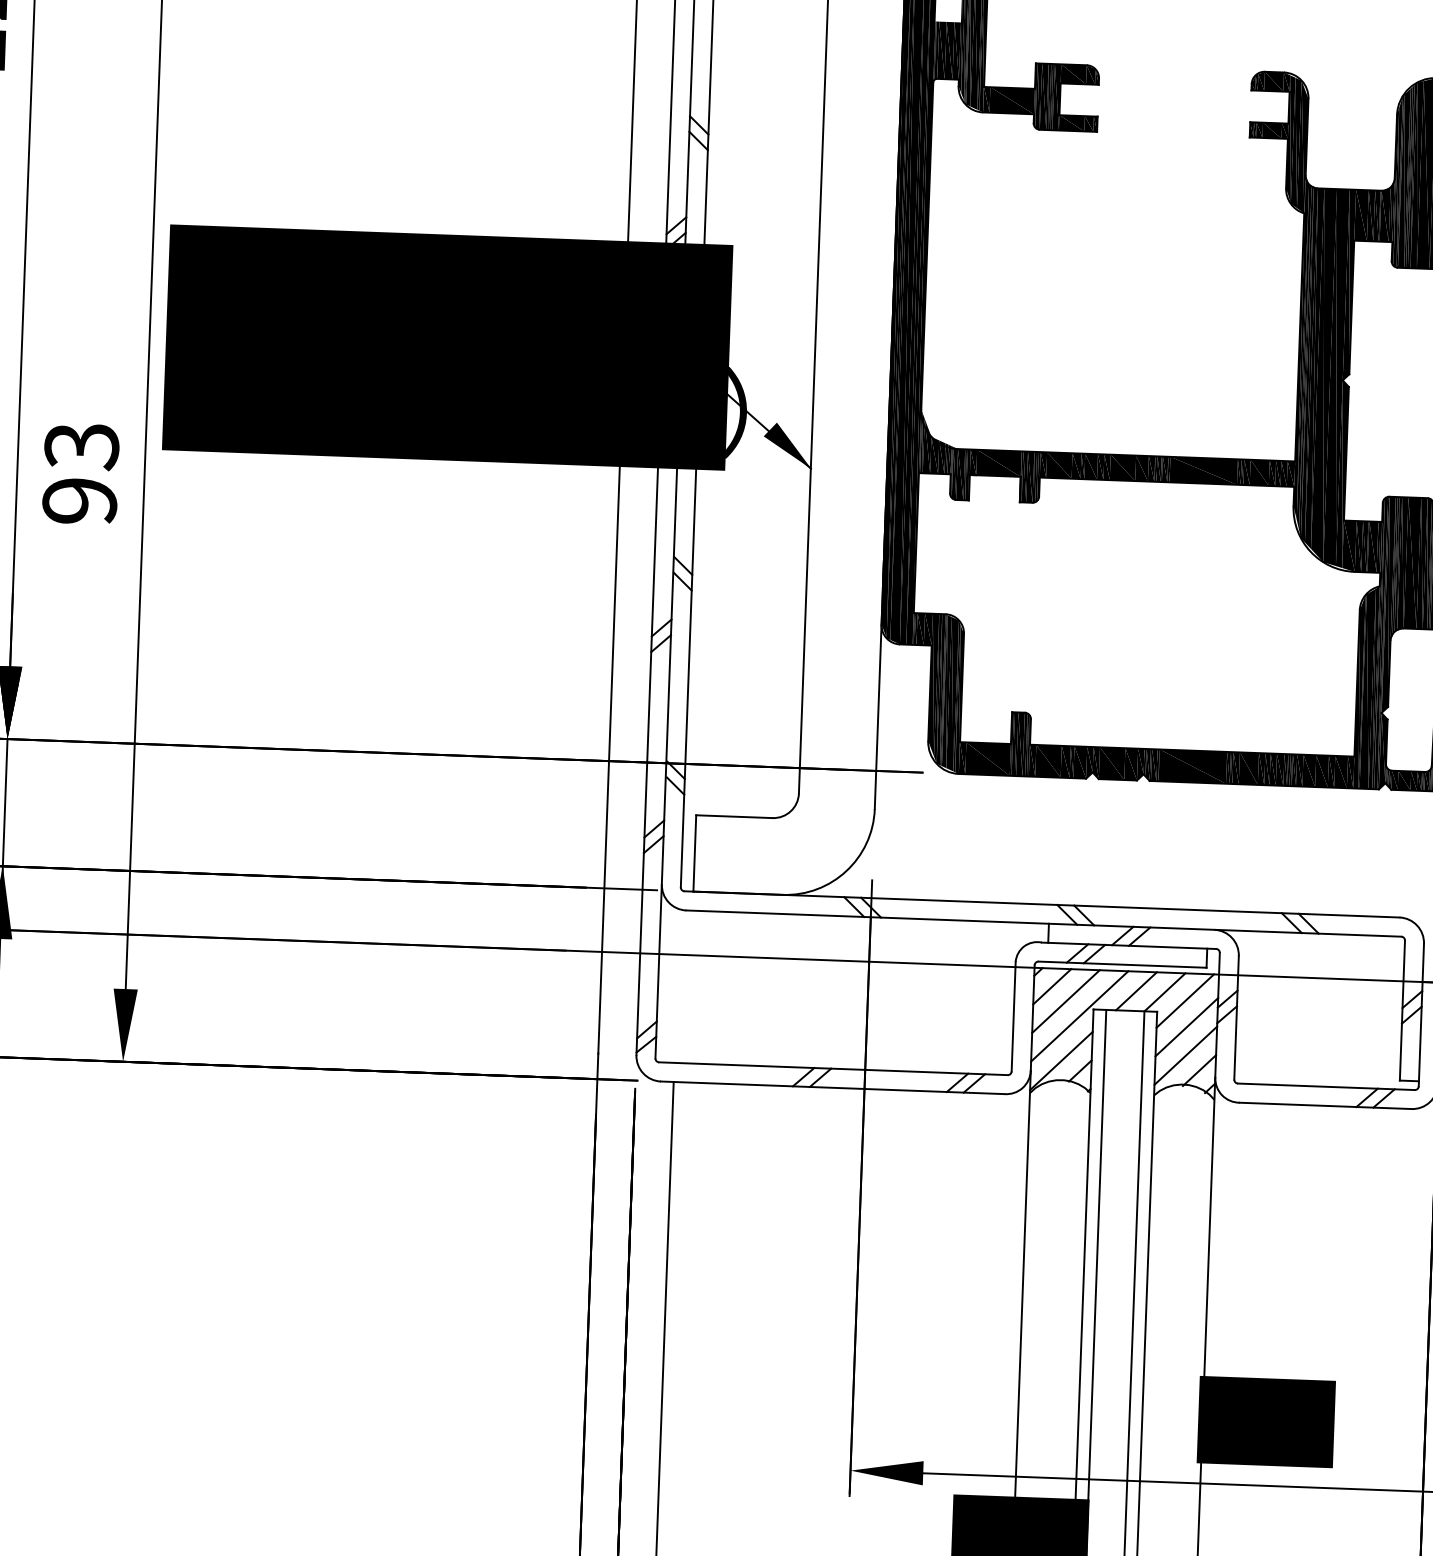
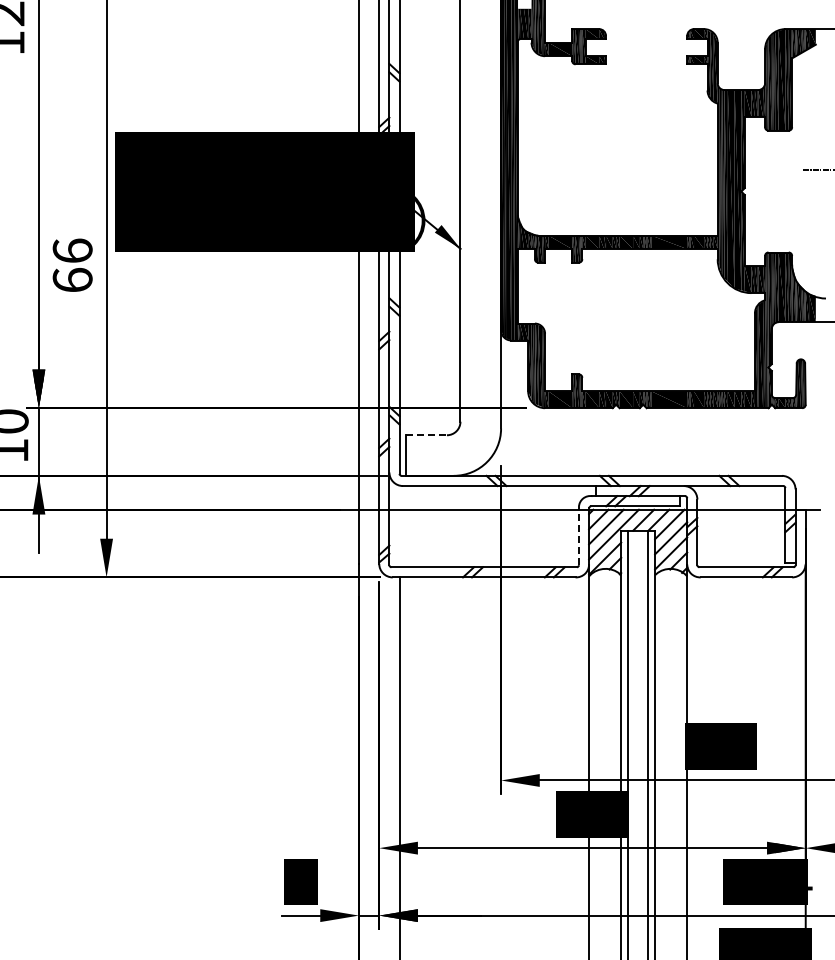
text: (80, 473) -> (72, 265), 93 -> 66
line: (735, 817) -> (427, 435), solid -> dashed
line: (1012, 1015) -> (578, 535), solid -> dashed

